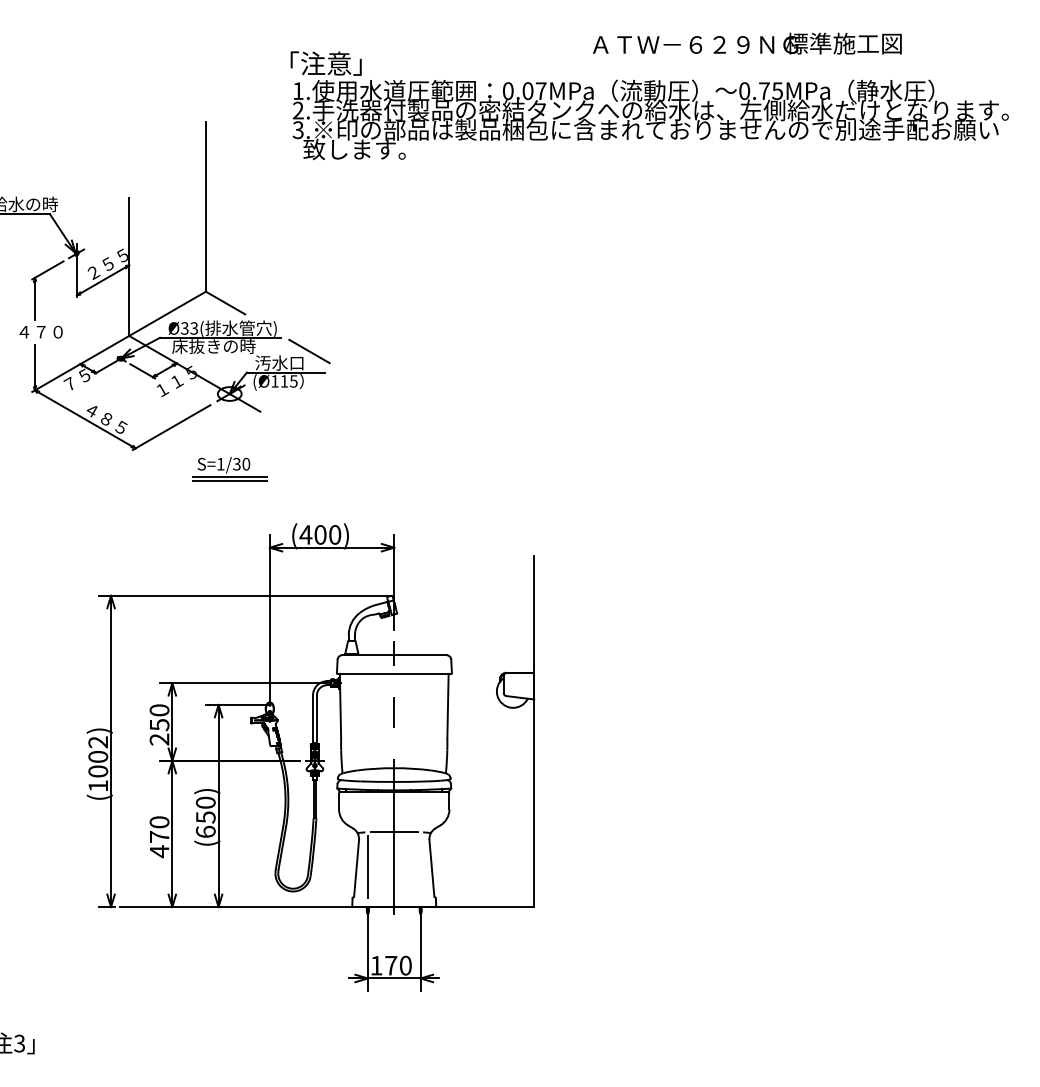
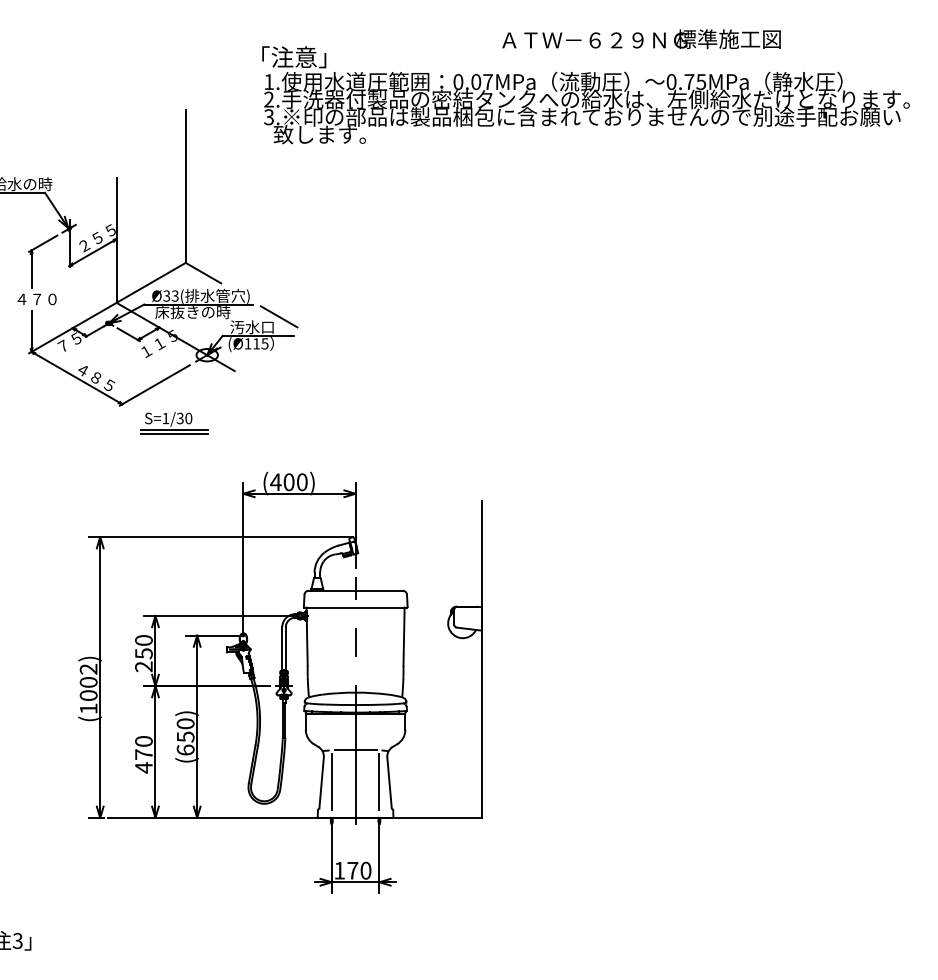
text: (747, 43) -> (641, 39), moved
part: (229, 469) -> (173, 423), moved
line: (420, 866) -> (379, 781), added

